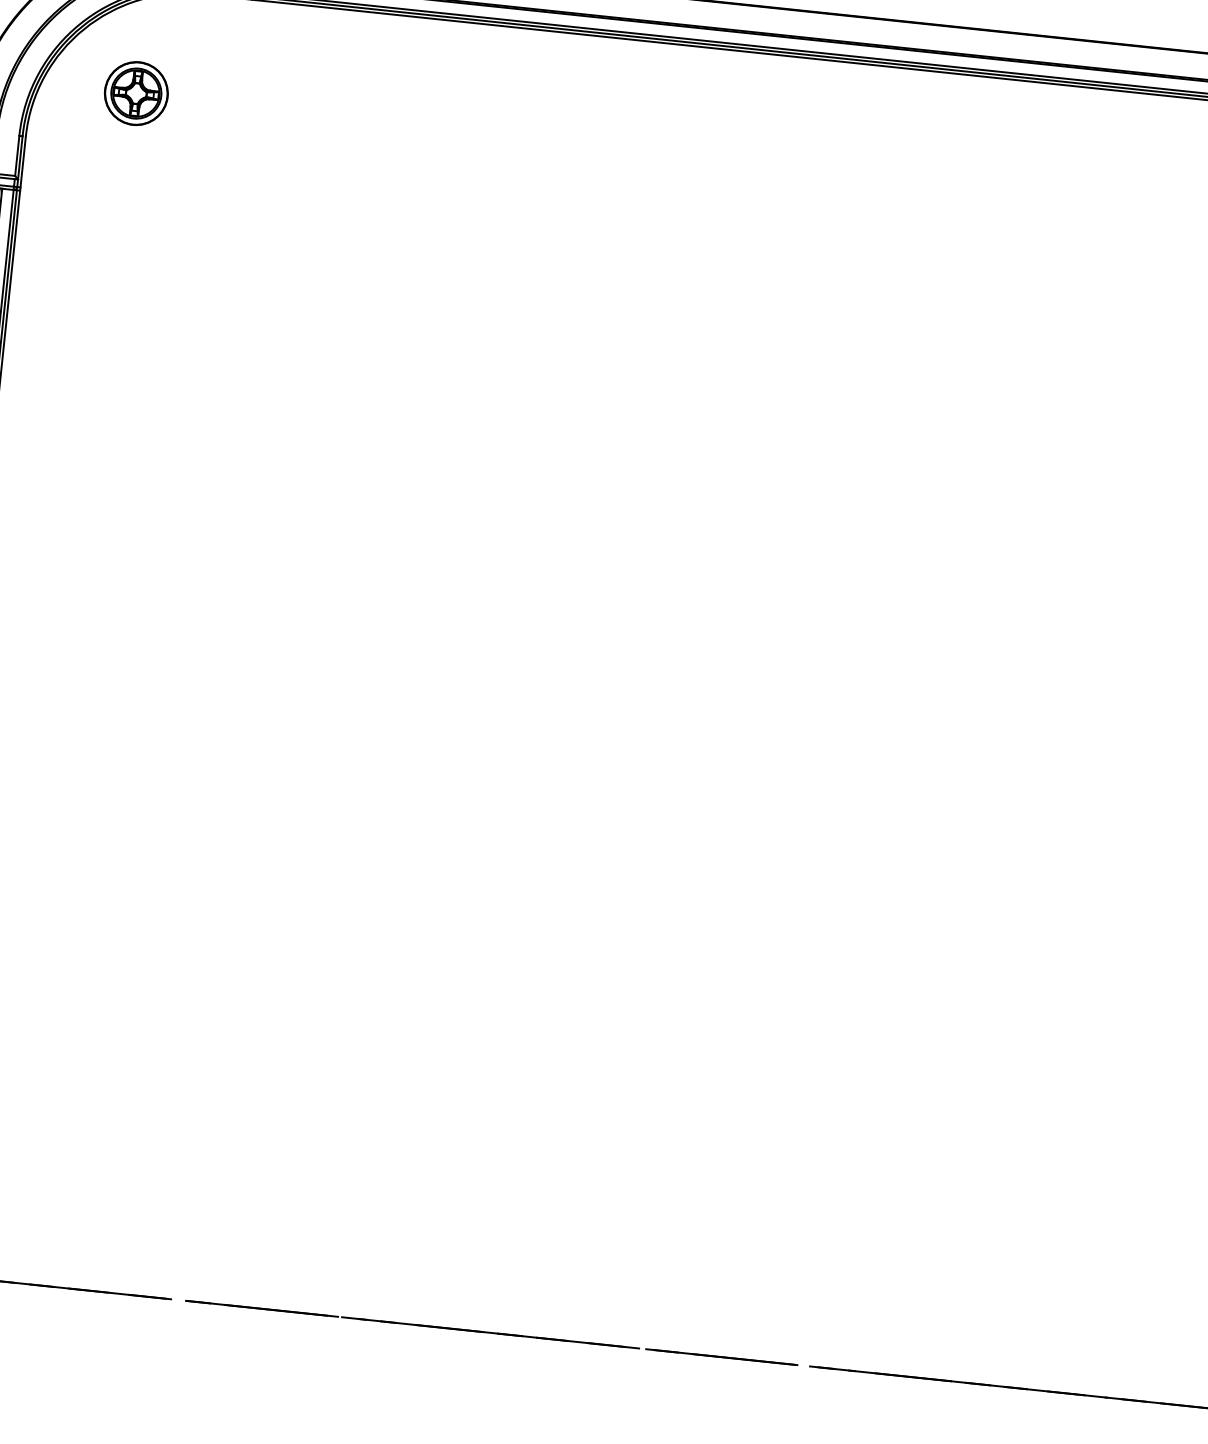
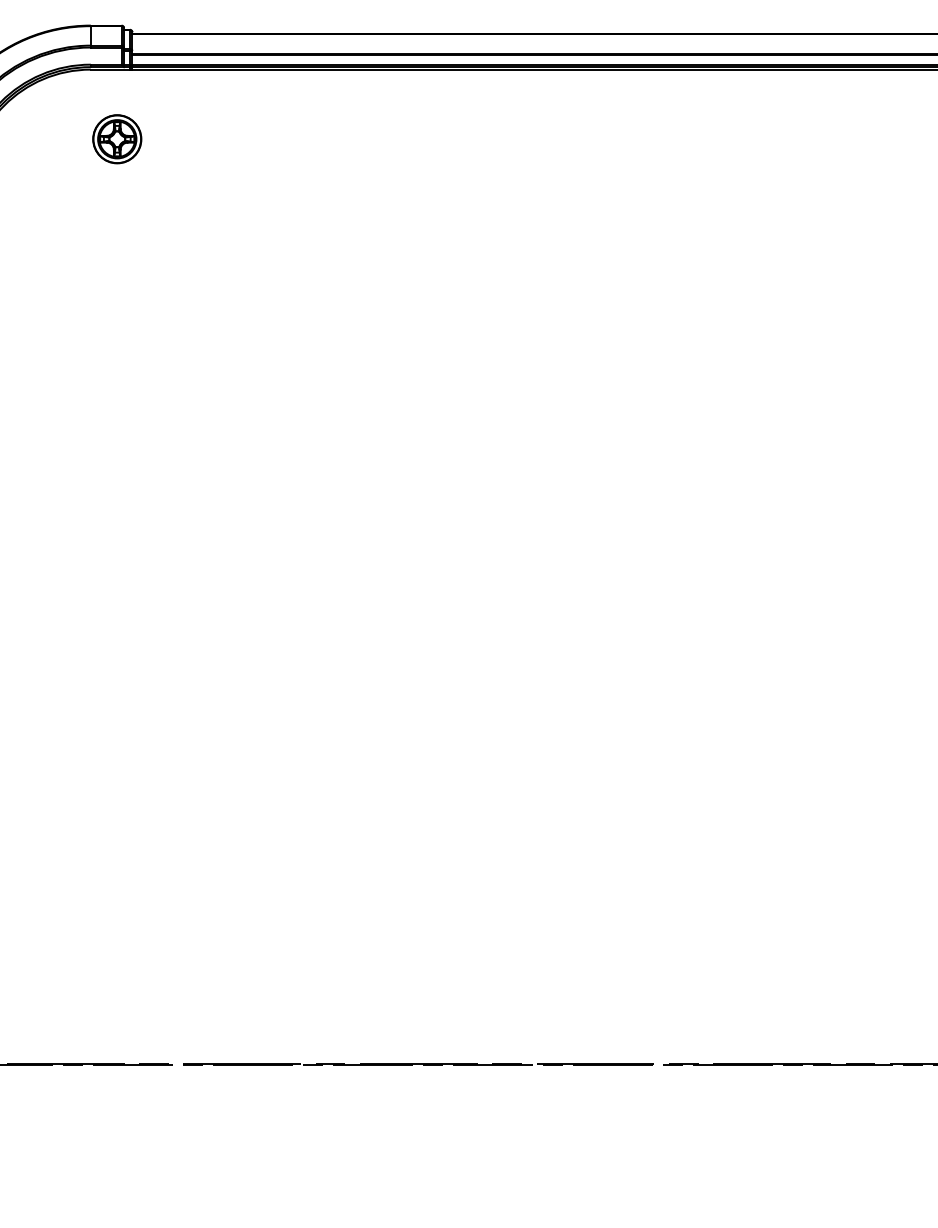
part: (136, 93) -> (117, 139), moved

